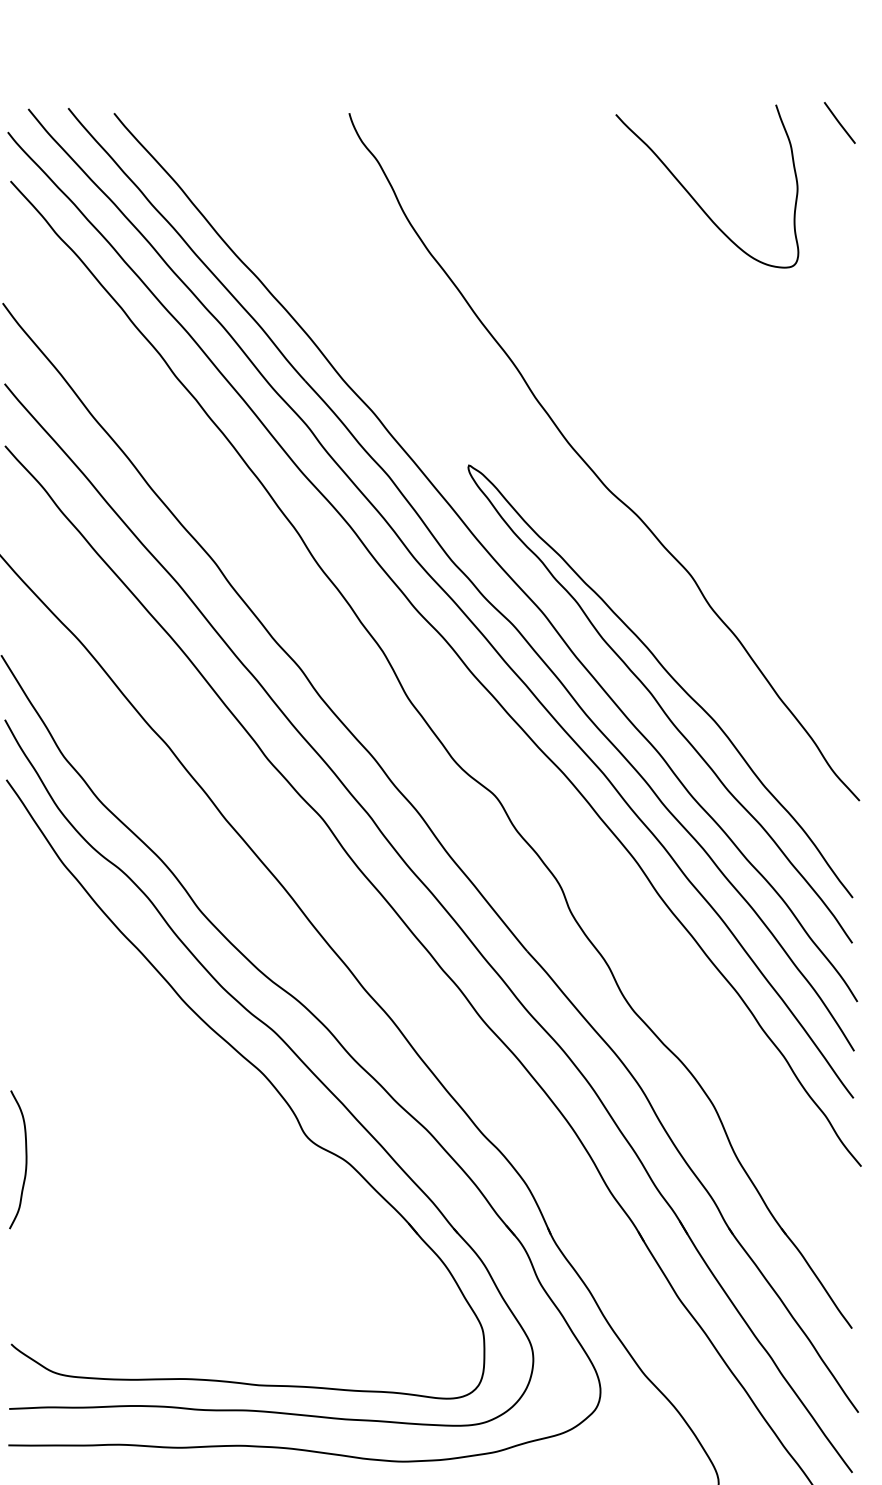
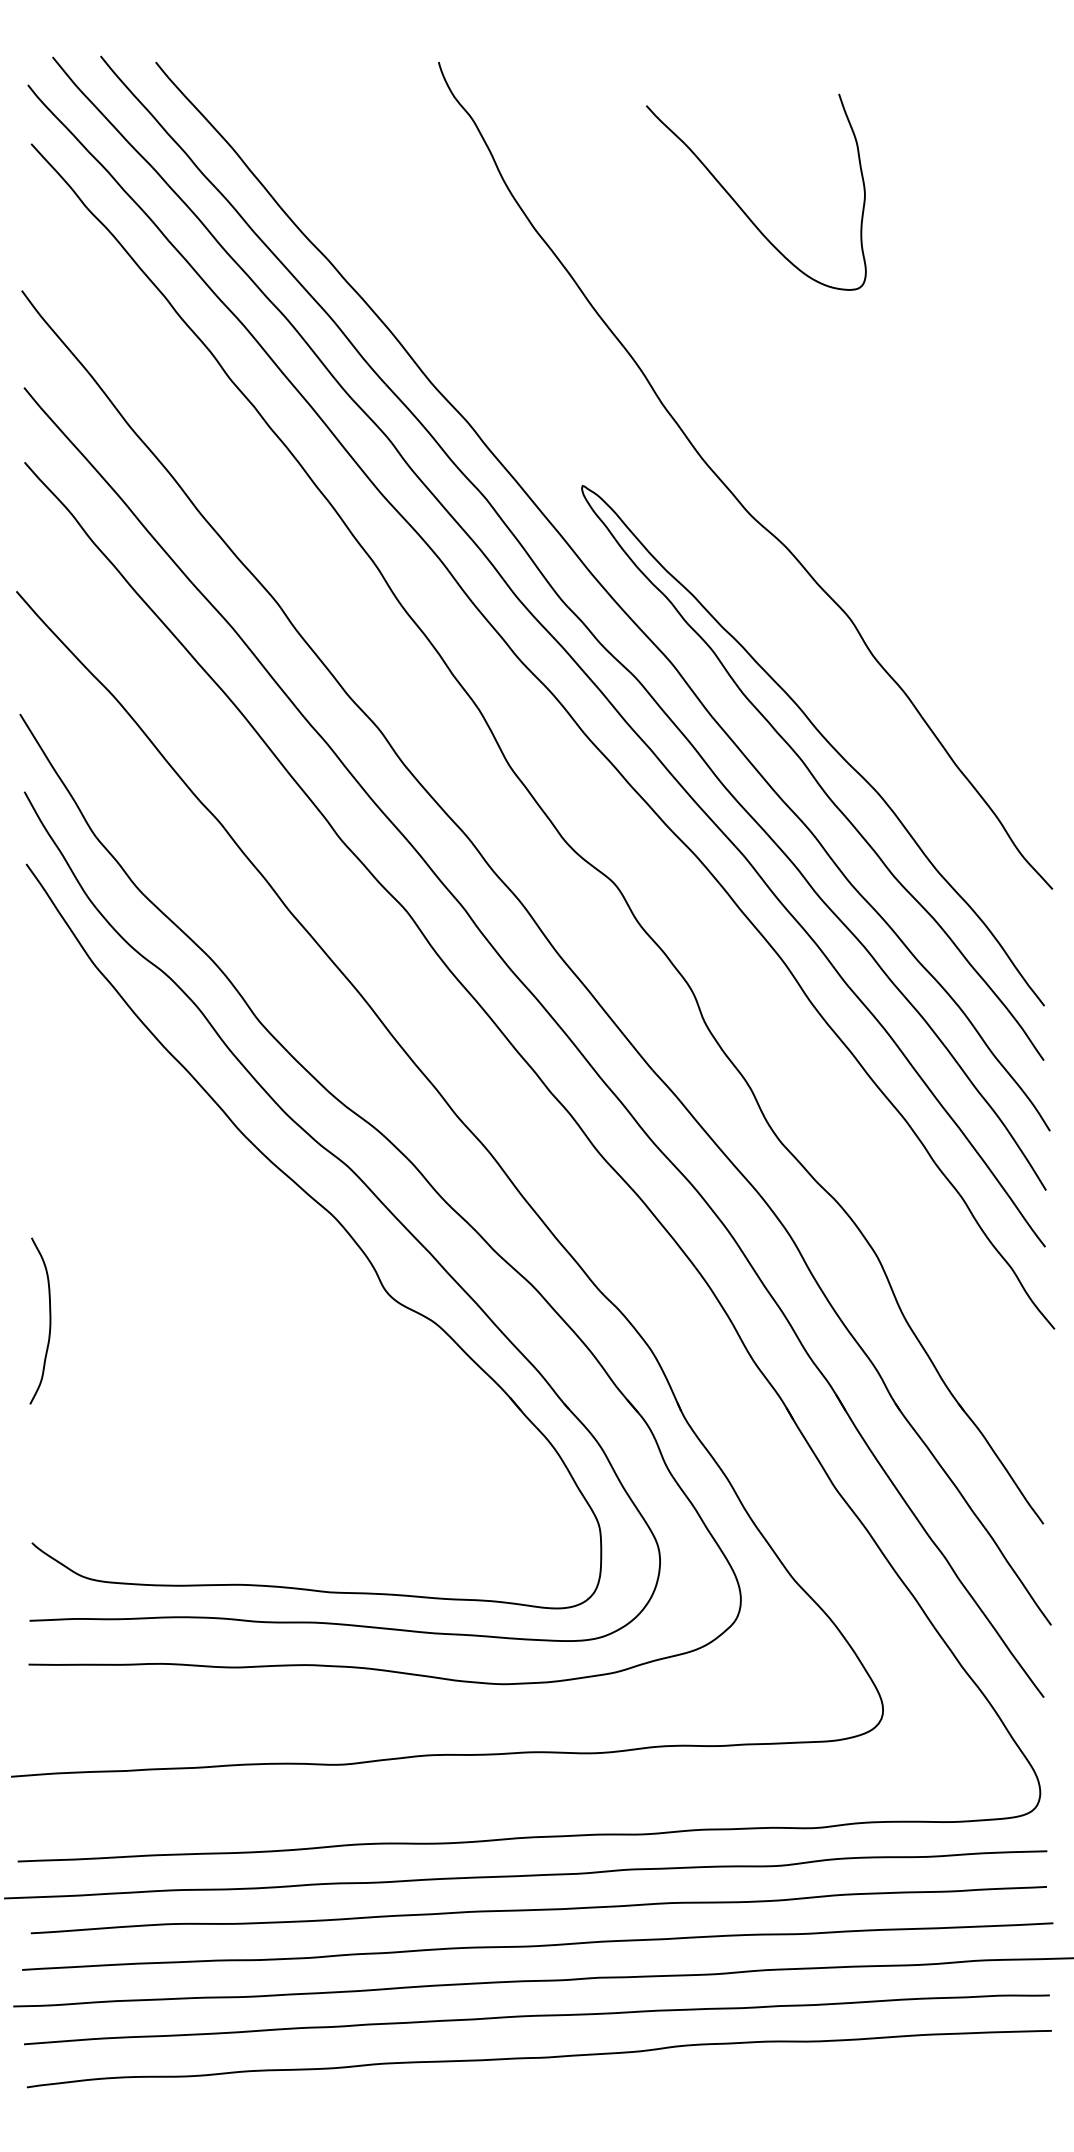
line: (839, 122) -> (1028, 73), removed
curve: (694, 198) -> (740, 206), moved

